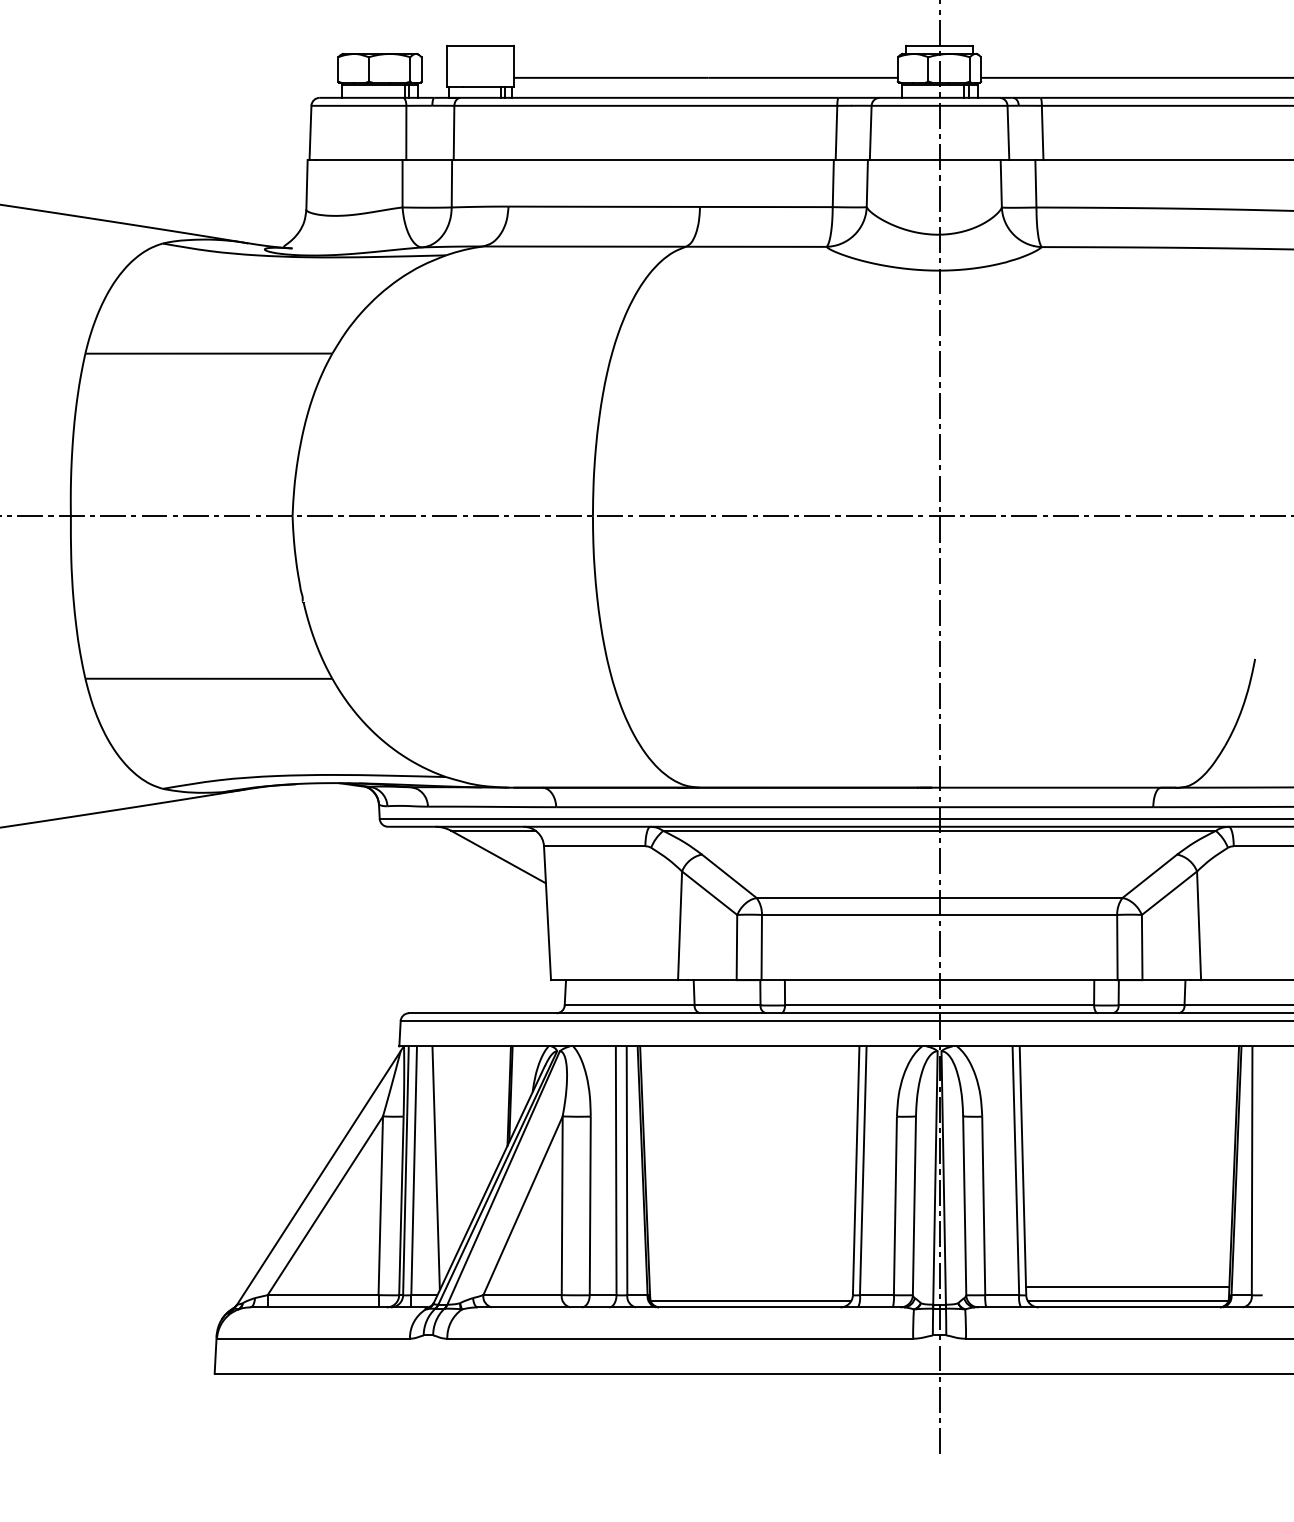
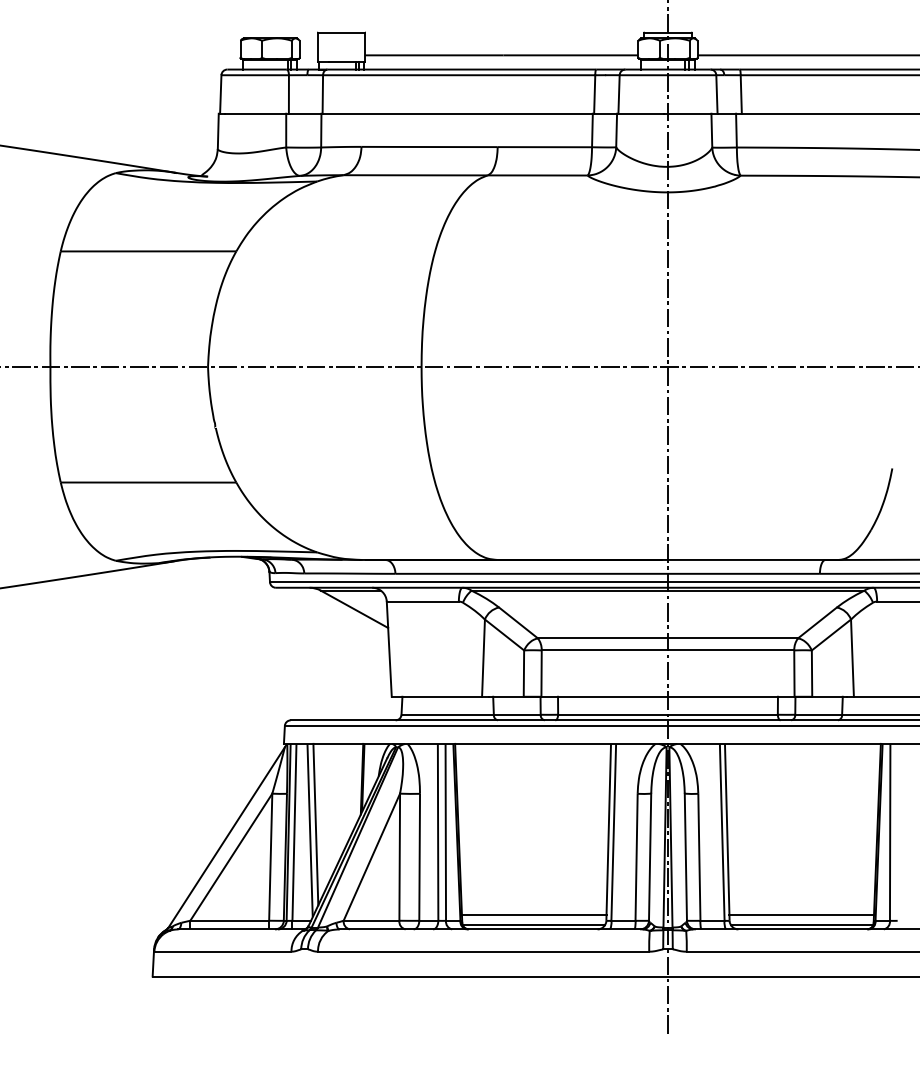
line: (443, 1159) -> (315, 824), added
line: (751, 1286) -> (534, 914), added

